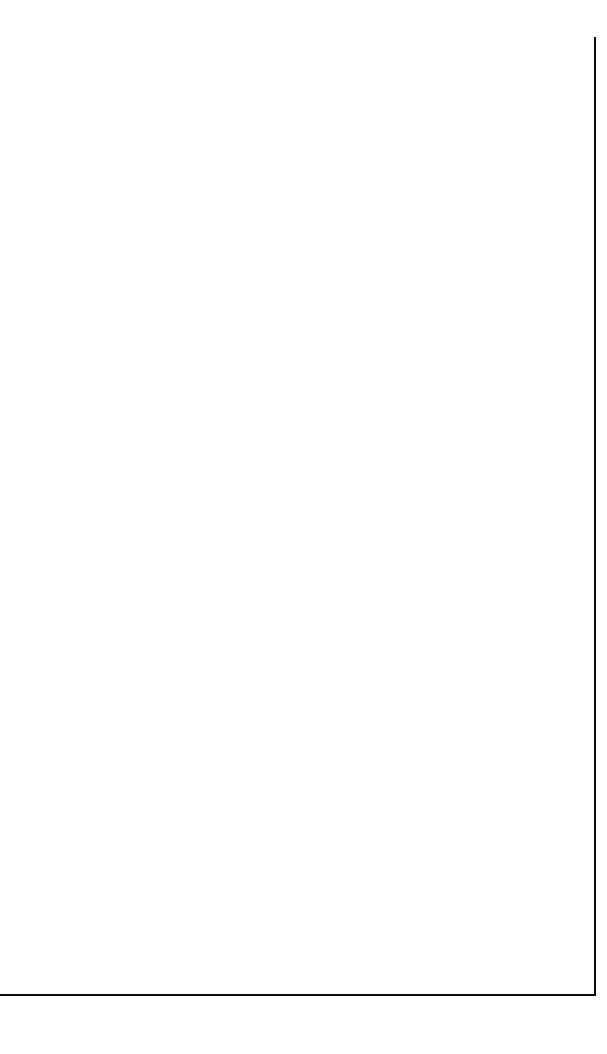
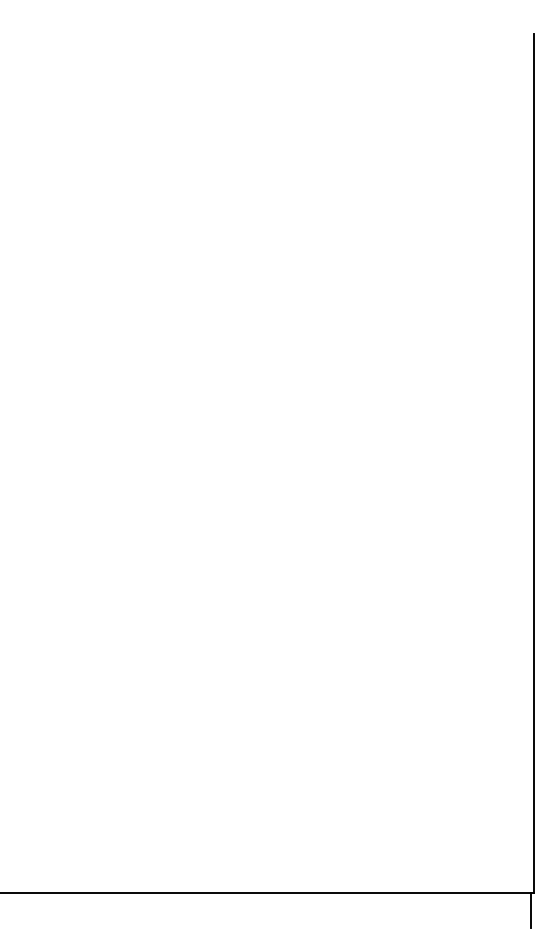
line: (591, 1014) -> (530, 910), added

